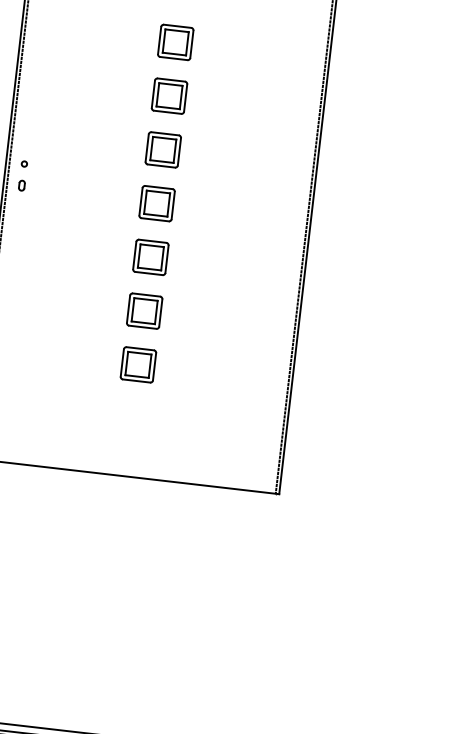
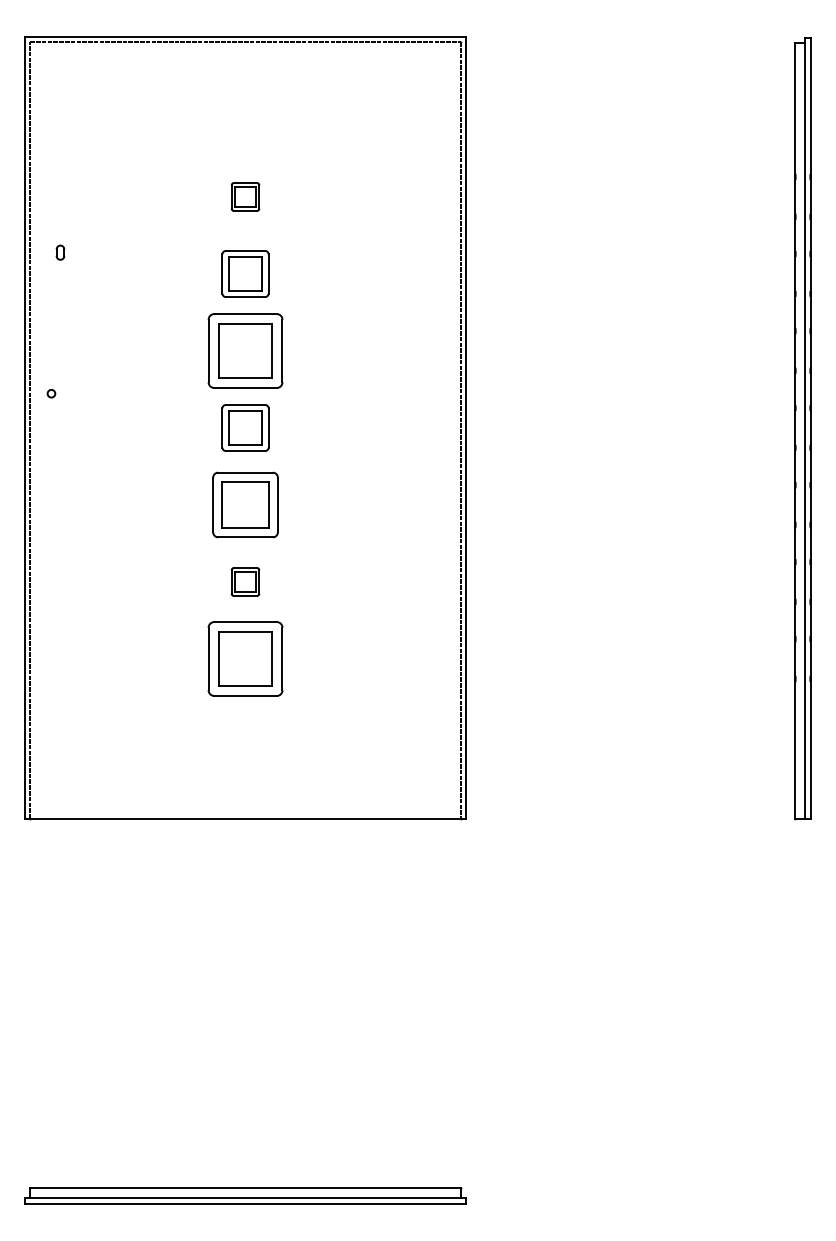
part: (175, 42) -> (245, 196), size x0.6
part: (163, 149) -> (245, 350), size x1.6
part: (21, 185) -> (60, 252), moved
part: (150, 257) -> (245, 504), size x1.4
part: (144, 310) -> (245, 581), size x0.6
part: (138, 364) -> (245, 658), size x1.6

